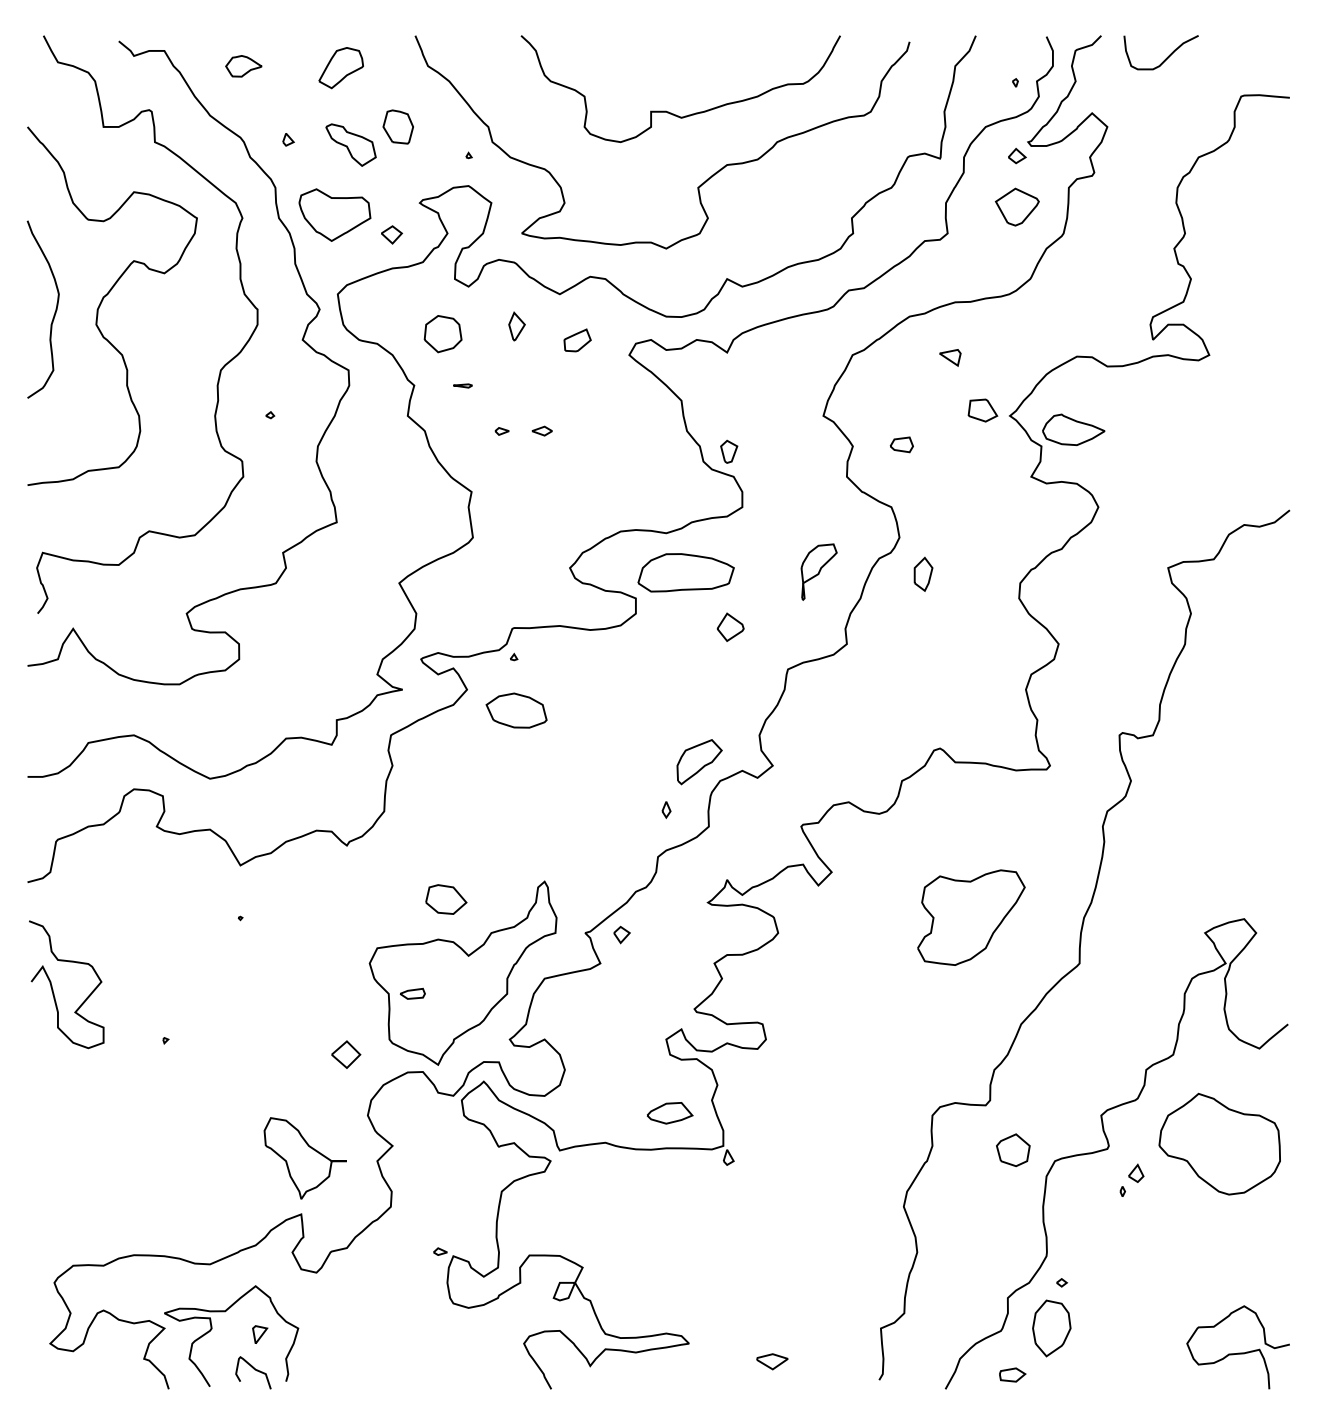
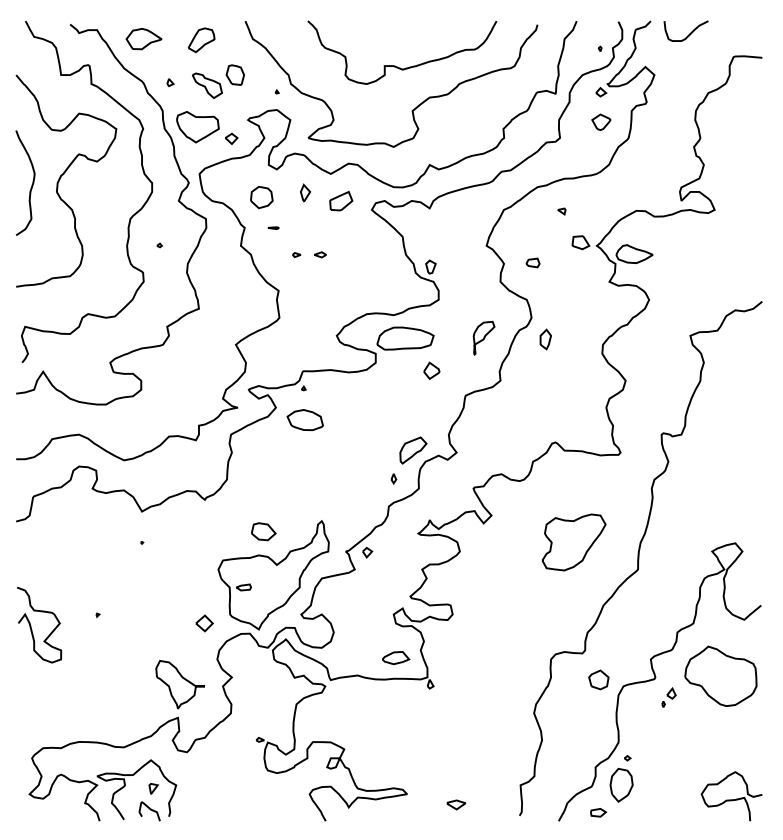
part: (242, 66) -> (143, 39), size x1.67
part: (1017, 205) -> (601, 121), size x0.71
part: (577, 340) -> (341, 201), size x1.43
part: (950, 357) -> (561, 211), size x0.62
curve: (53, 985) -> (31, 625), moved

